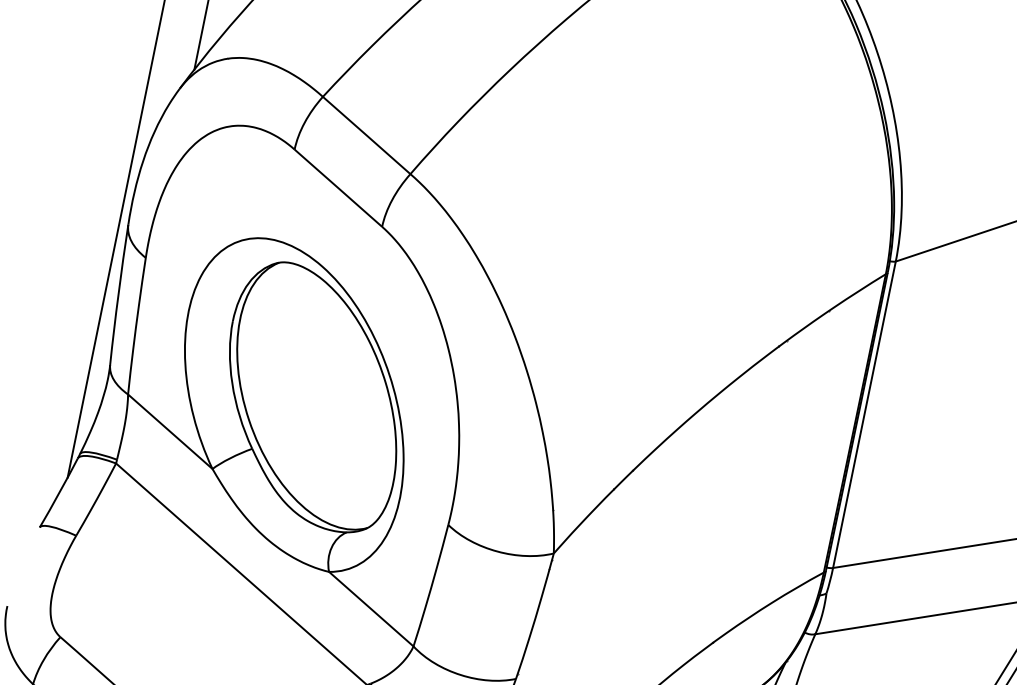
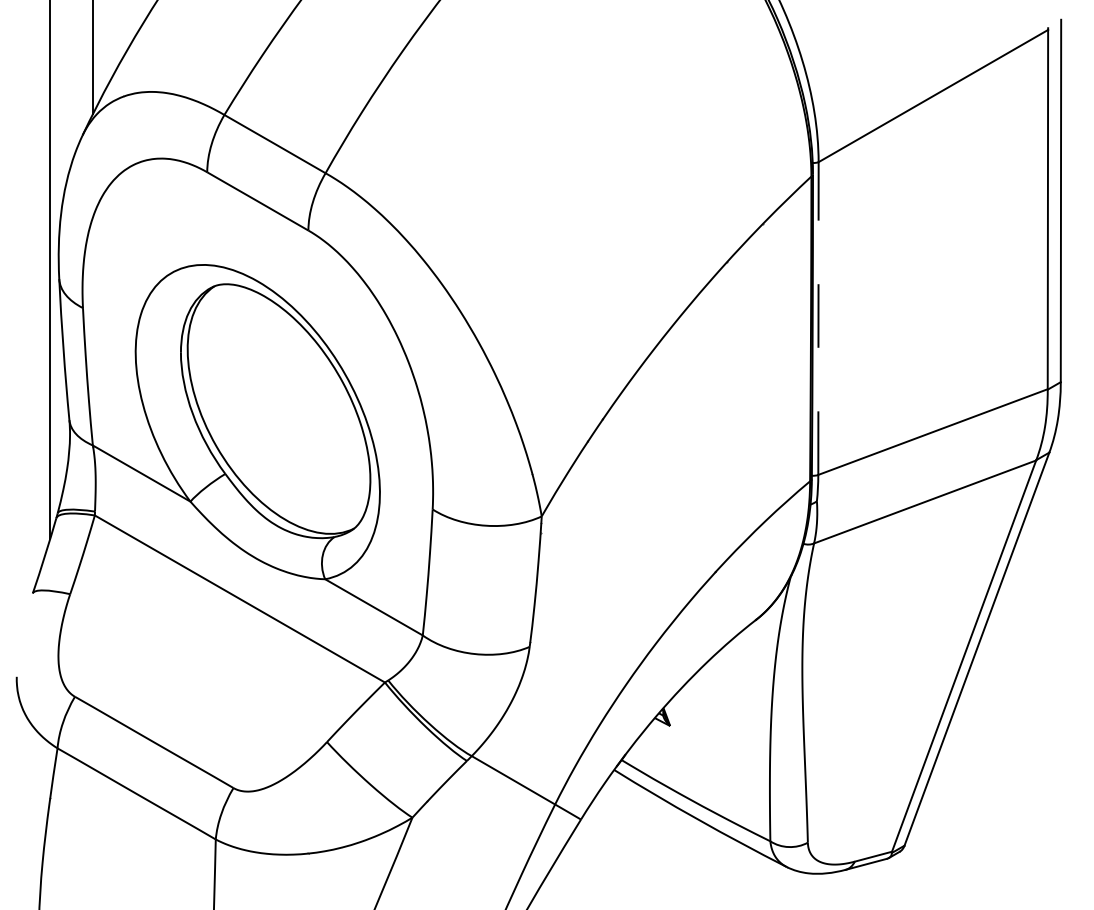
line: (864, 414) -> (818, 318), solid -> dashed

